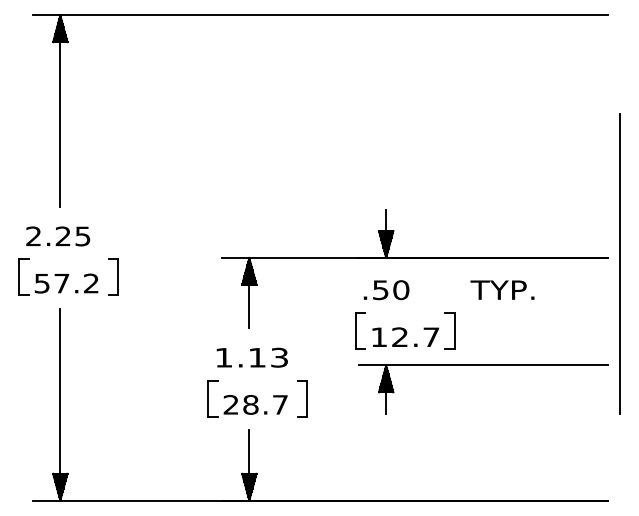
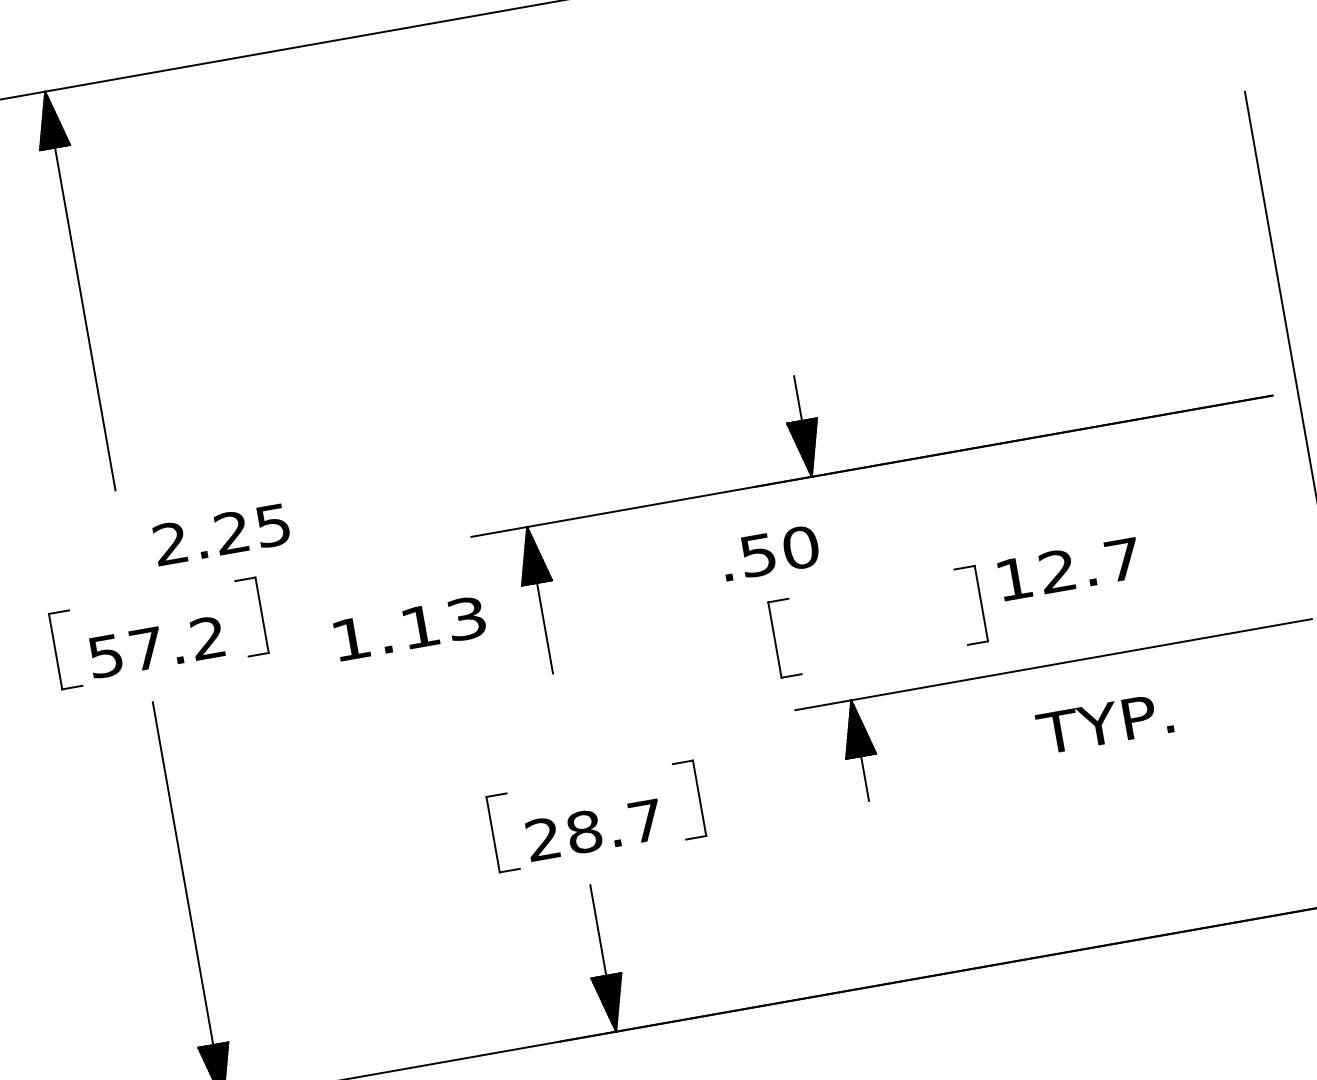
text: (58, 236) -> (222, 534), moved
text: (502, 289) -> (1104, 722), moved
text: (386, 290) -> (770, 553), moved
text: (405, 336) -> (1068, 567), moved
text: (251, 357) -> (408, 628), moved

